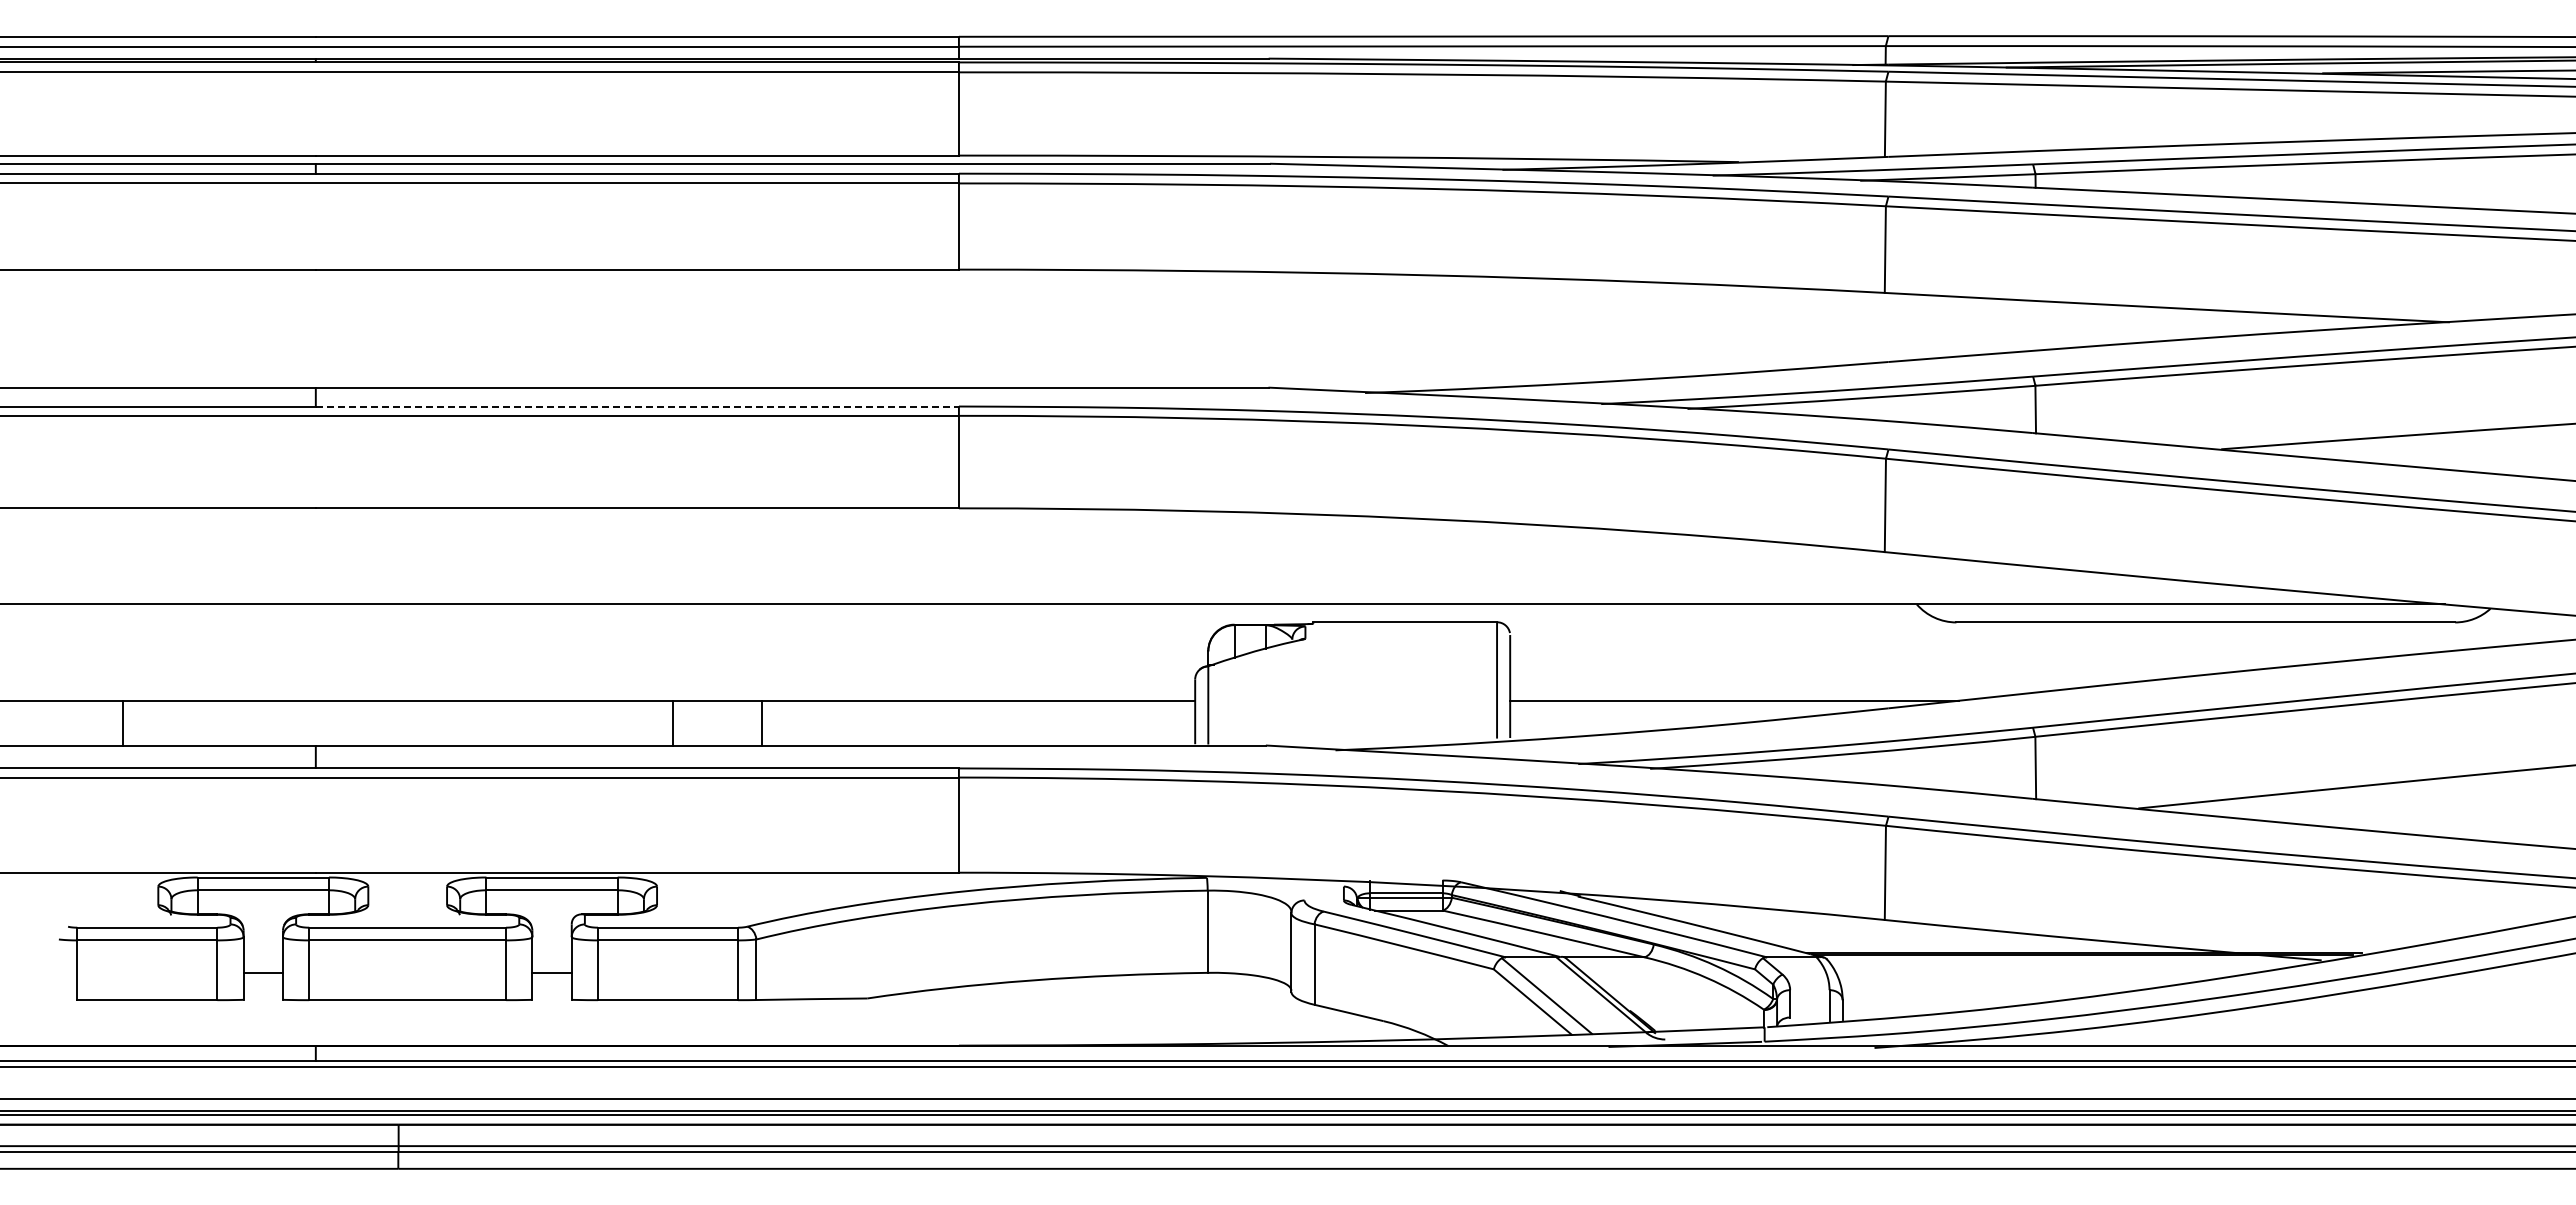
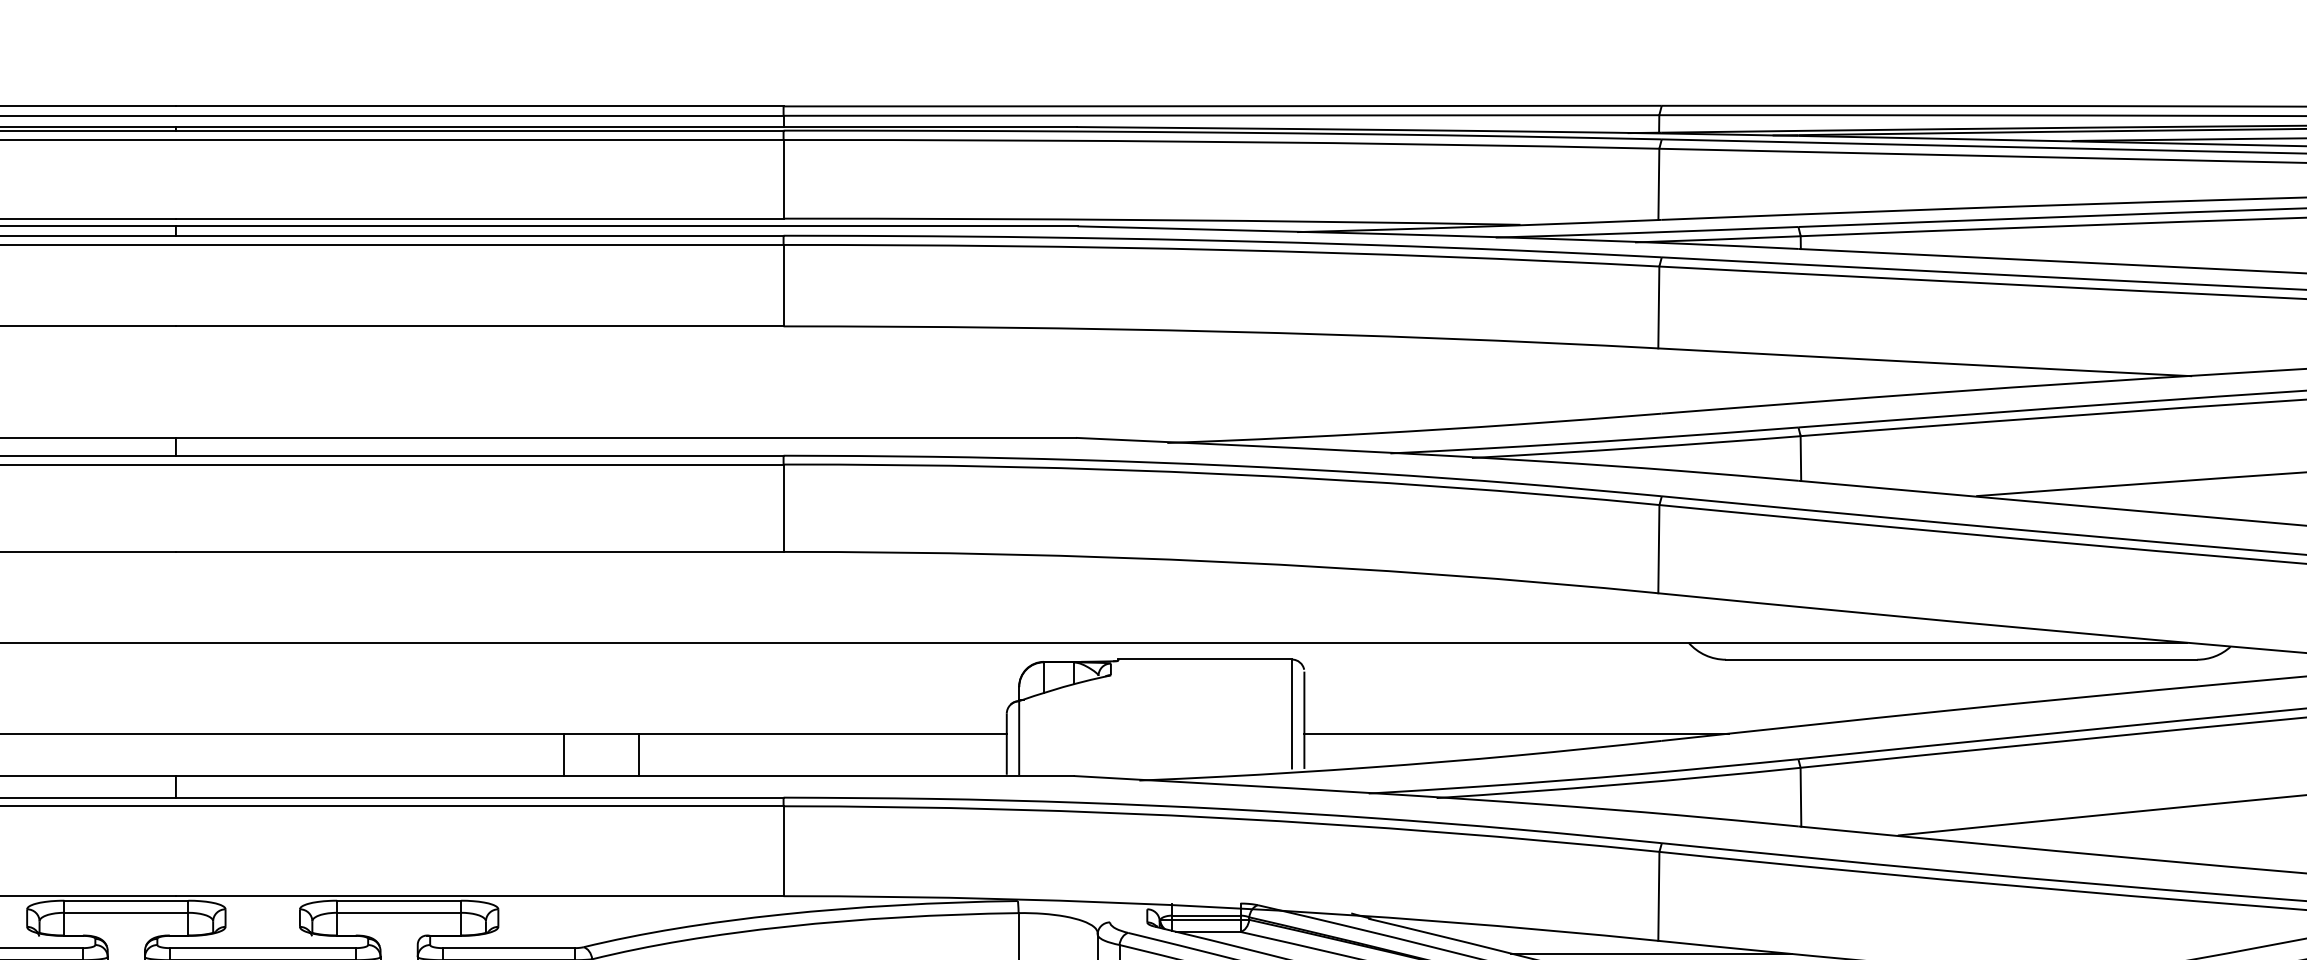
line: (637, 406) -> (479, 455), dashed -> solid
line: (673, 723) -> (564, 755), moved
line: (761, 723) -> (638, 755), moved
line: (1877, 933) -> (1651, 953), added

